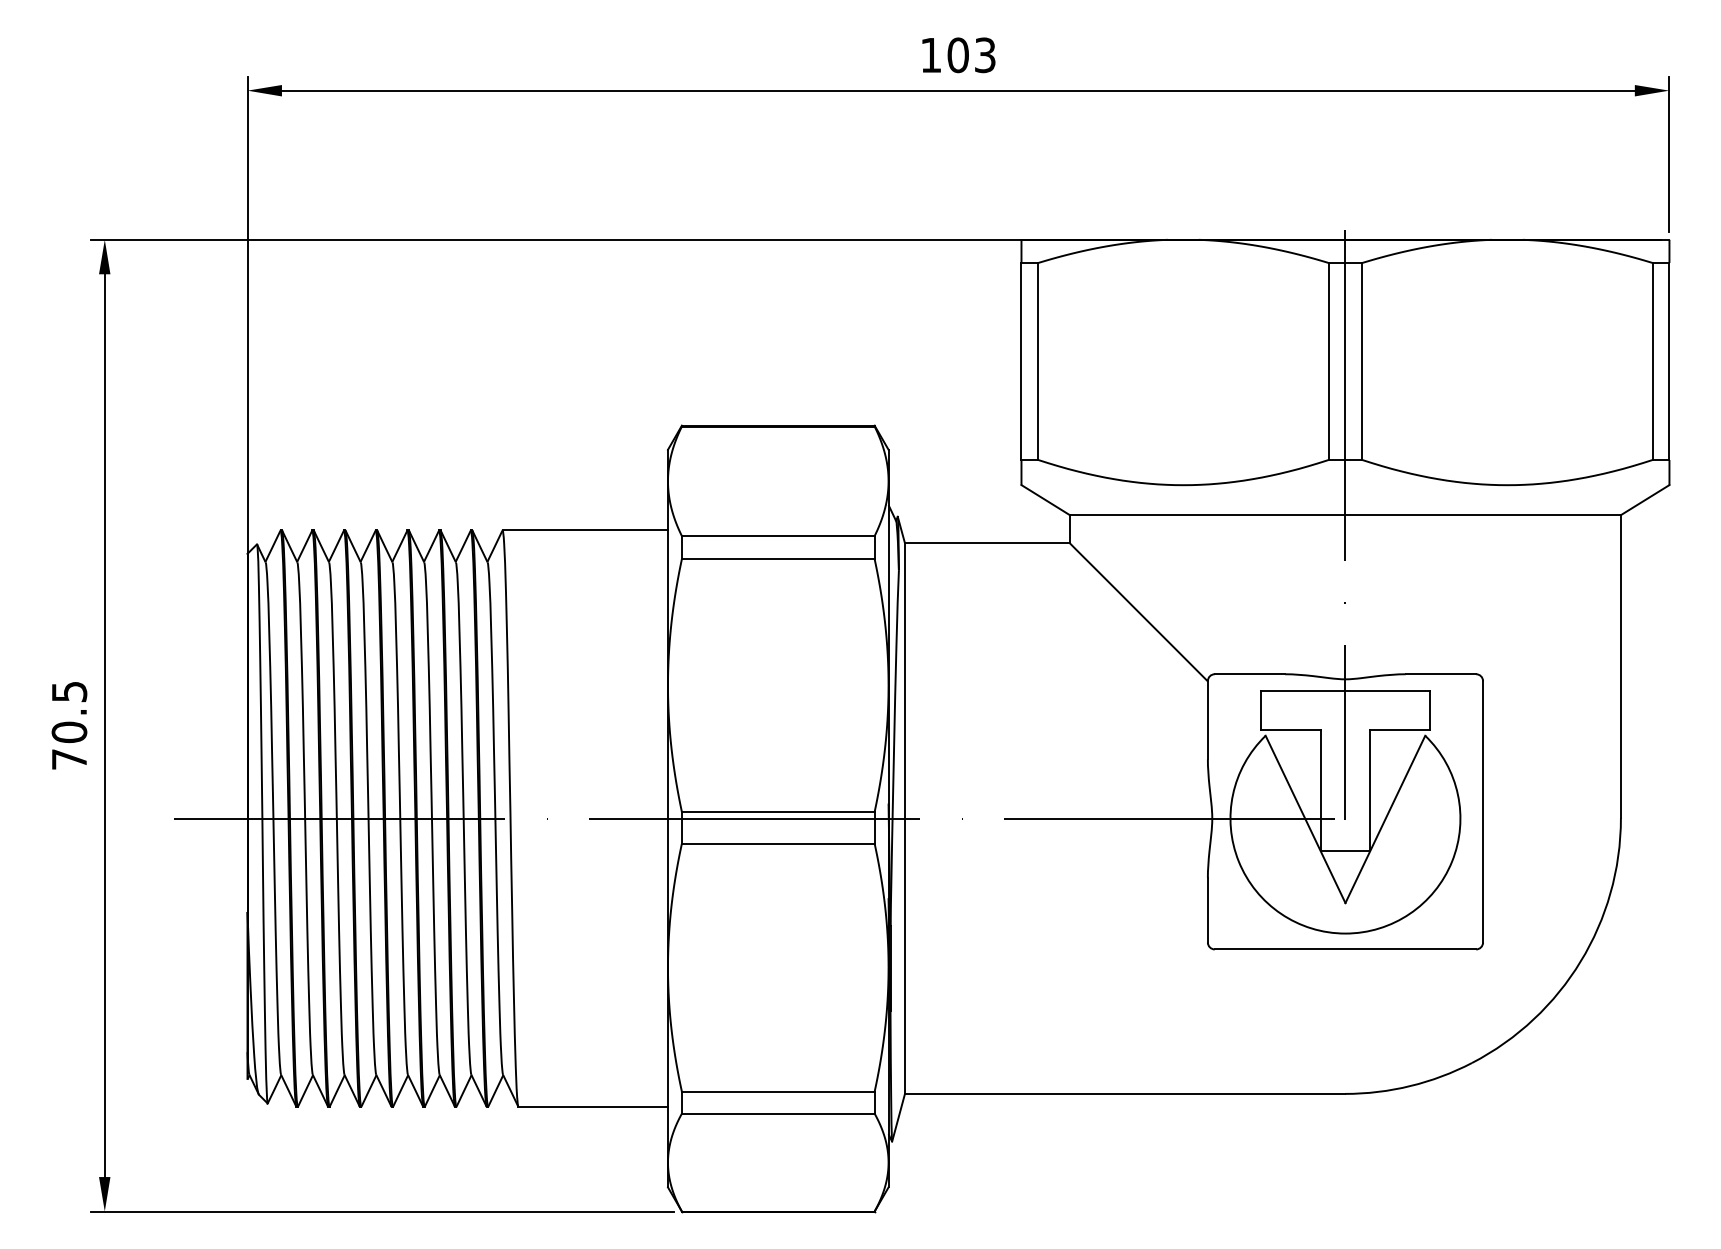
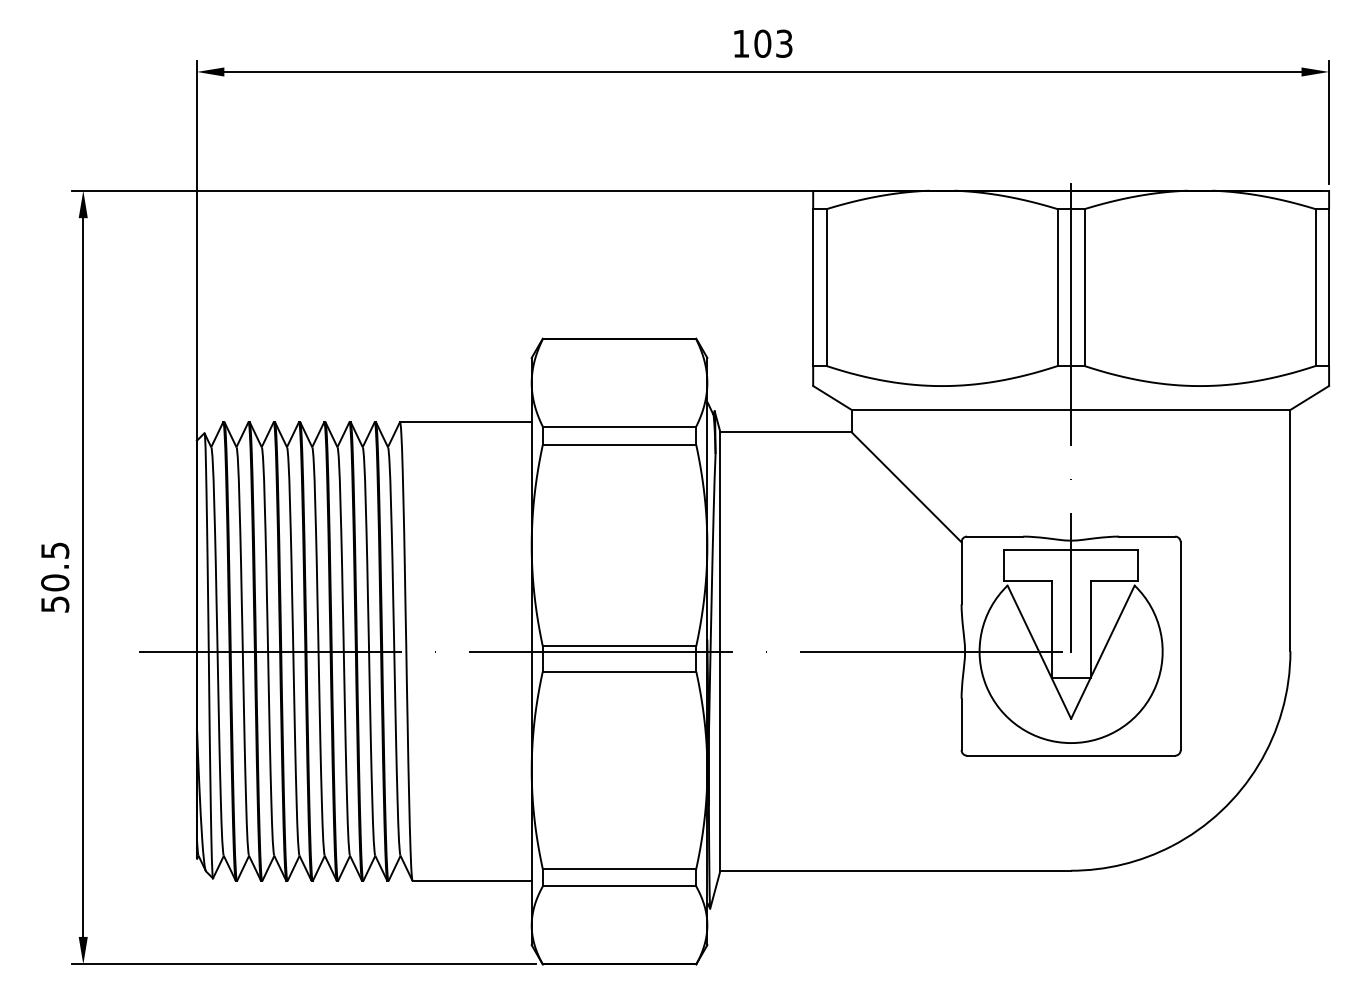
text: (69, 759) -> (55, 604), 70.5 -> 50.5

